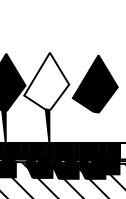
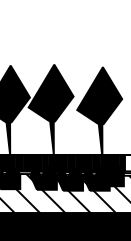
fill: (46, 81) -> (50, 93), added
fill: (96, 137) -> (100, 149), added

